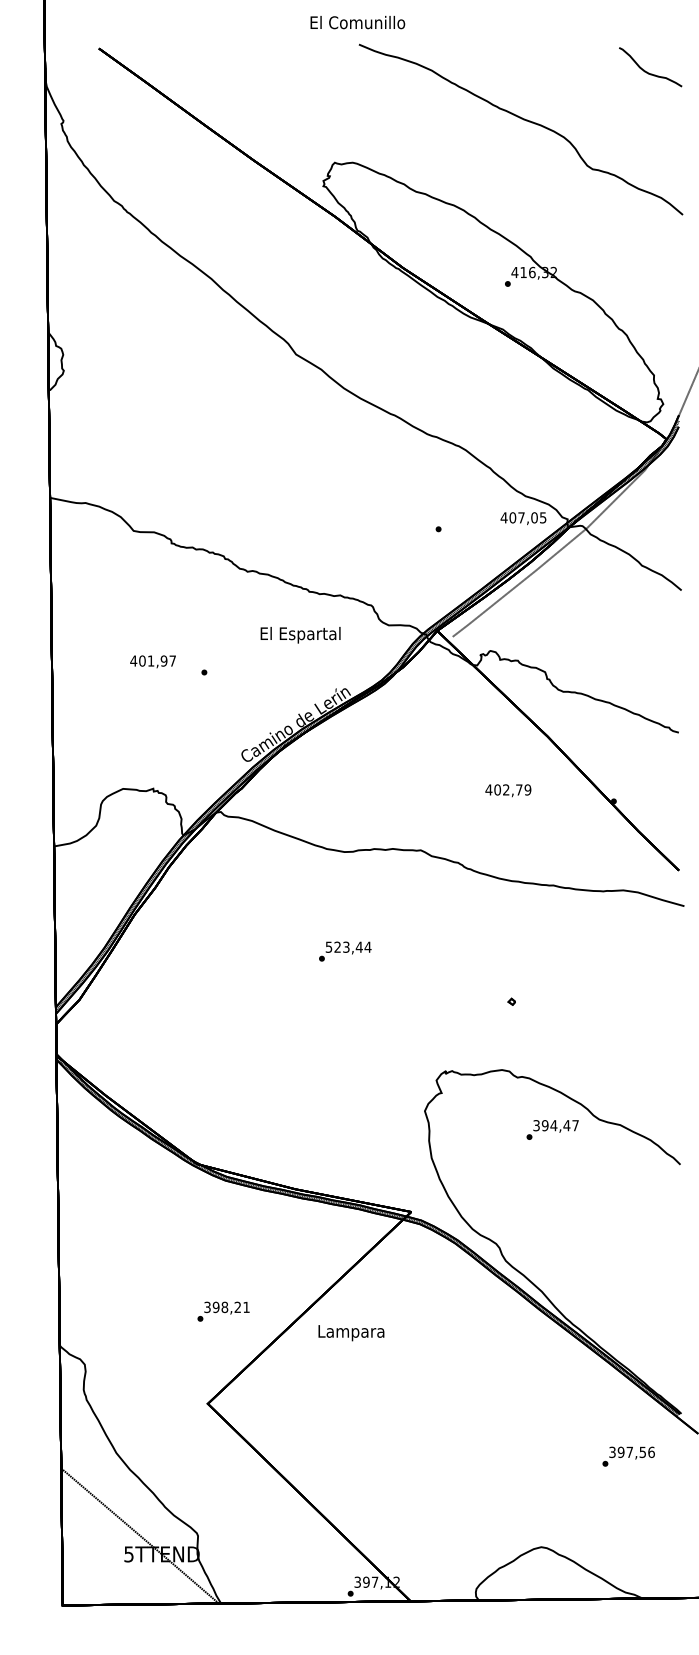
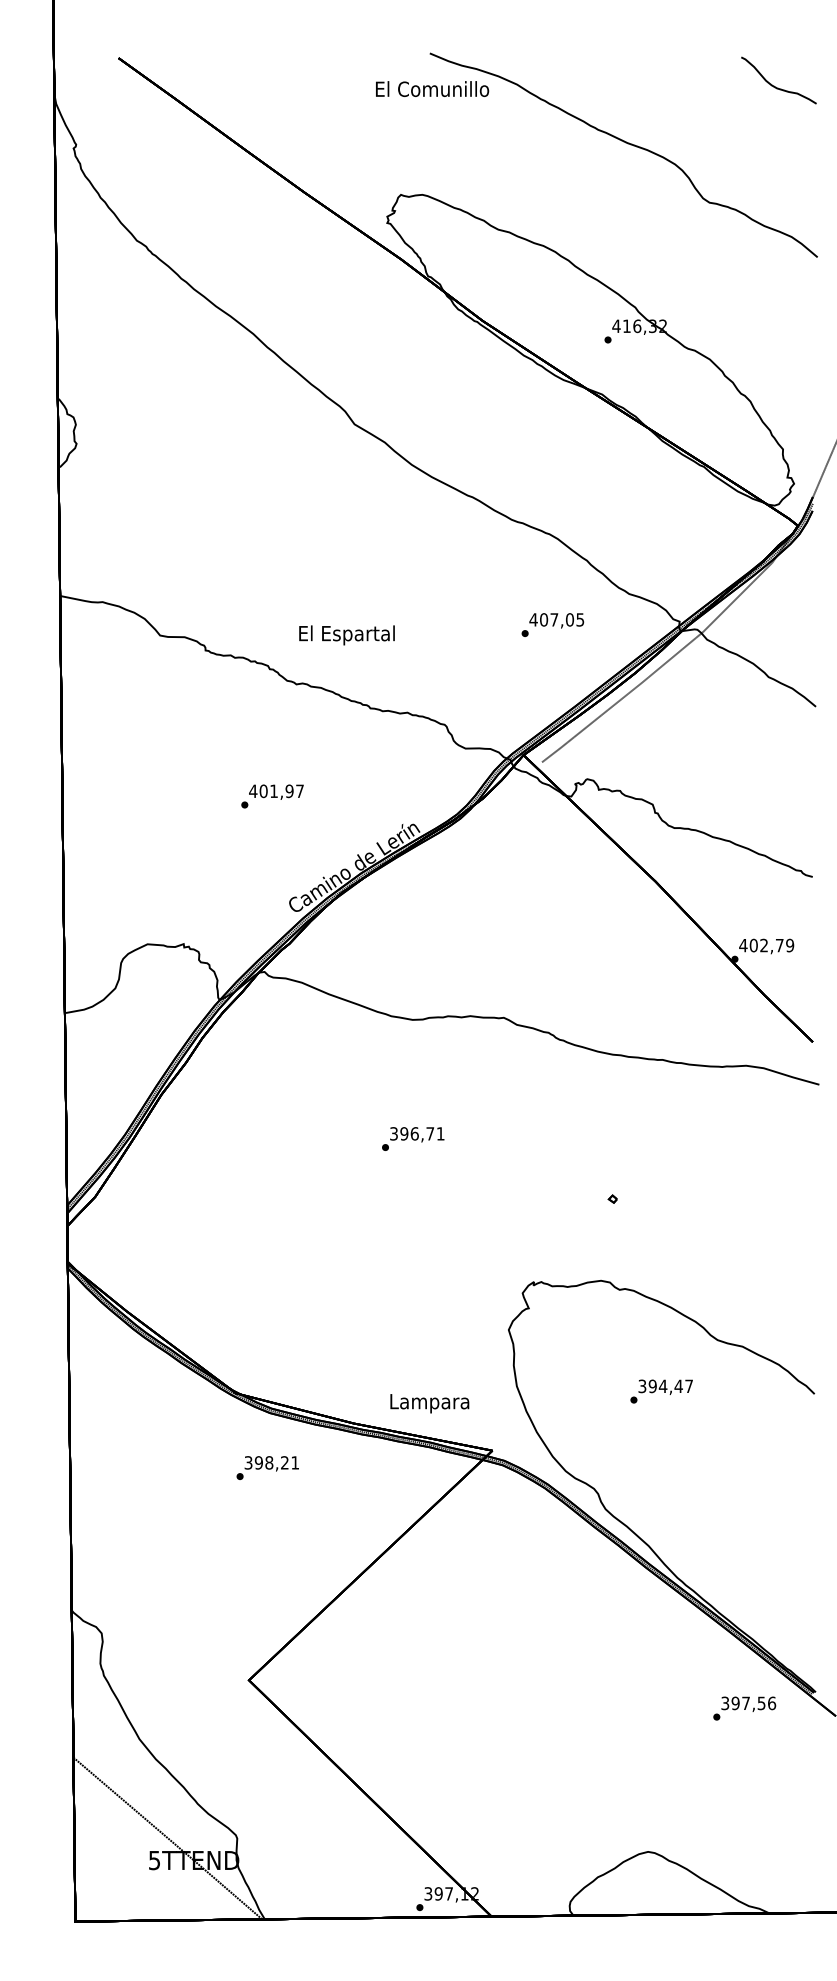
text: (357, 22) -> (432, 88), moved
text: (523, 518) -> (556, 620), moved
text: (300, 635) -> (346, 635), moved
text: (153, 661) -> (276, 791), moved
text: (508, 790) -> (766, 946), moved
text: (348, 946) -> (417, 1133), 523,44 -> 396,71
text: (552, 1129) -> (661, 1391), moved
text: (223, 1311) -> (267, 1467), moved
text: (351, 1332) -> (429, 1403), moved
text: (628, 1456) -> (744, 1708), moved

